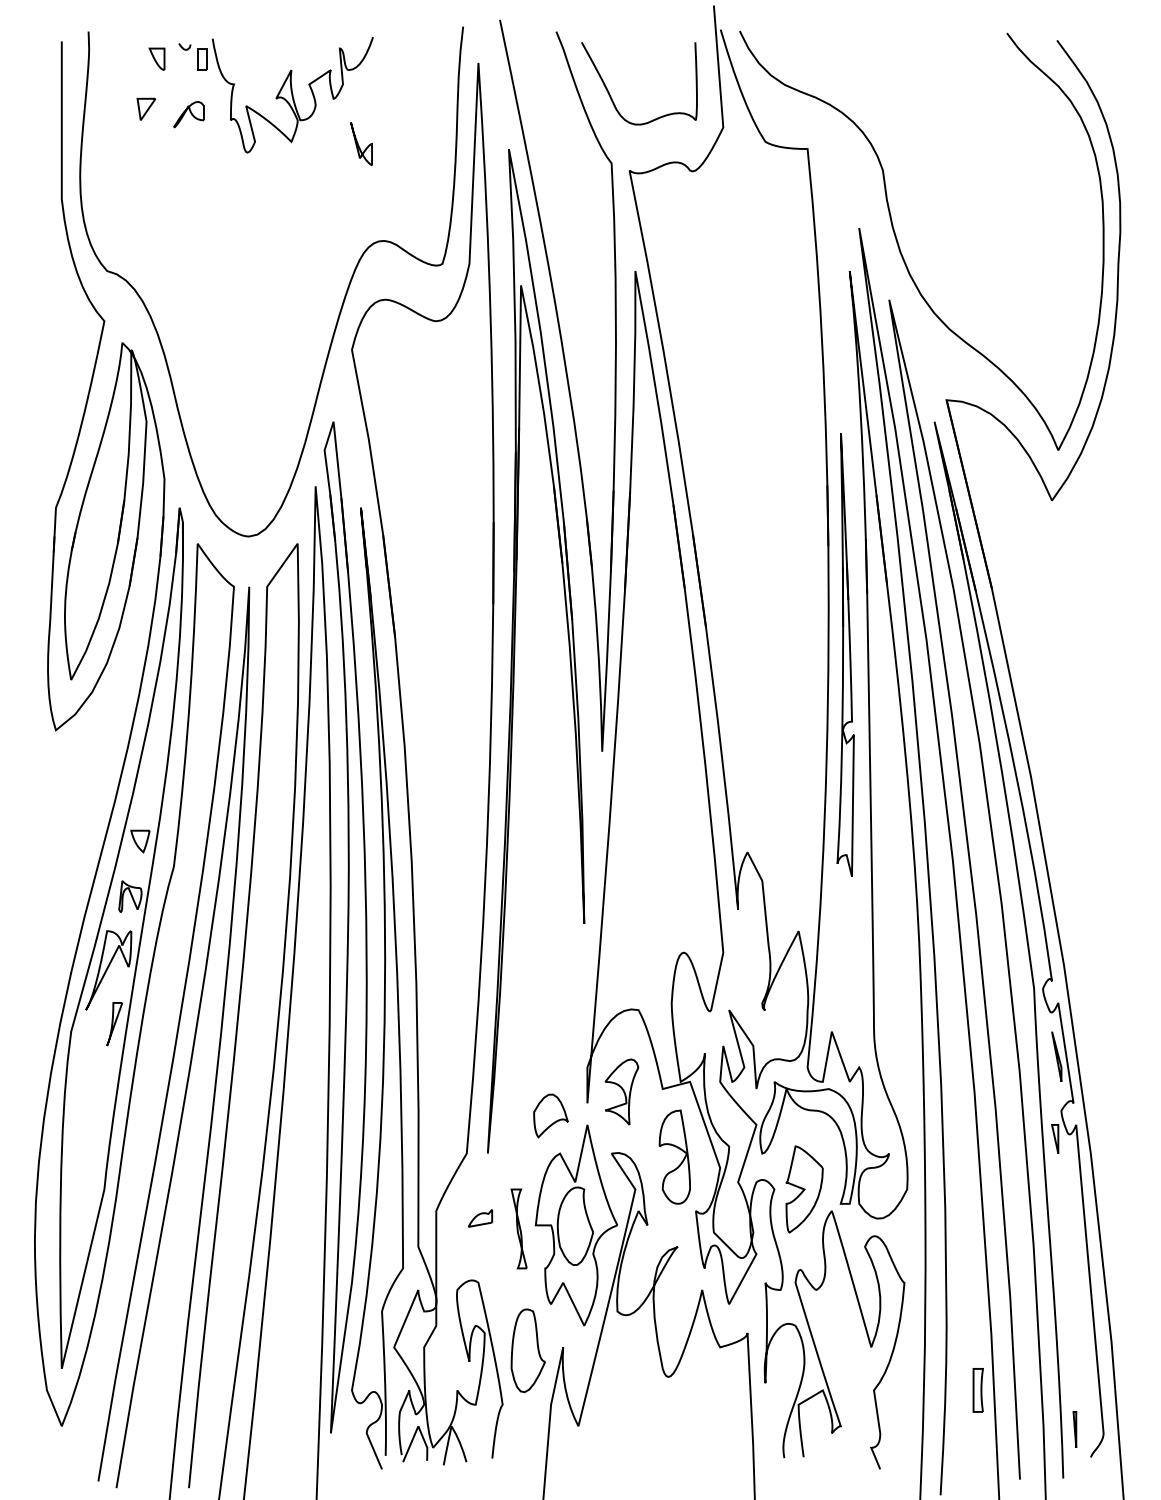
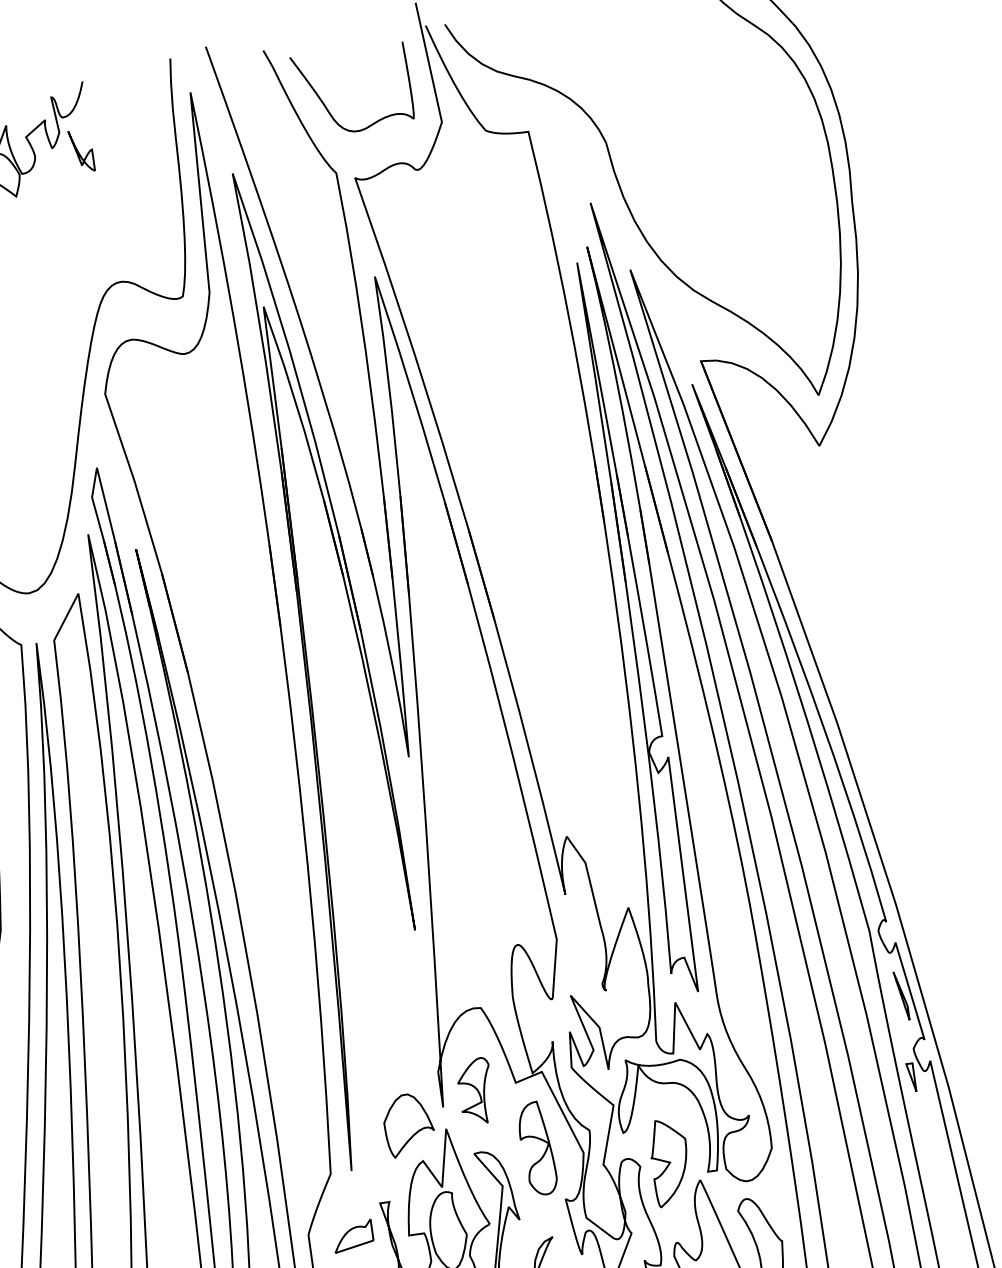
part: (361, 143) -> (81, 150), moved
part: (845, 654) -> (636, 627), size x1.67
part: (550, 1115) -> (408, 1124), size x1.43
part: (480, 1218) -> (353, 1236), size x1.67

